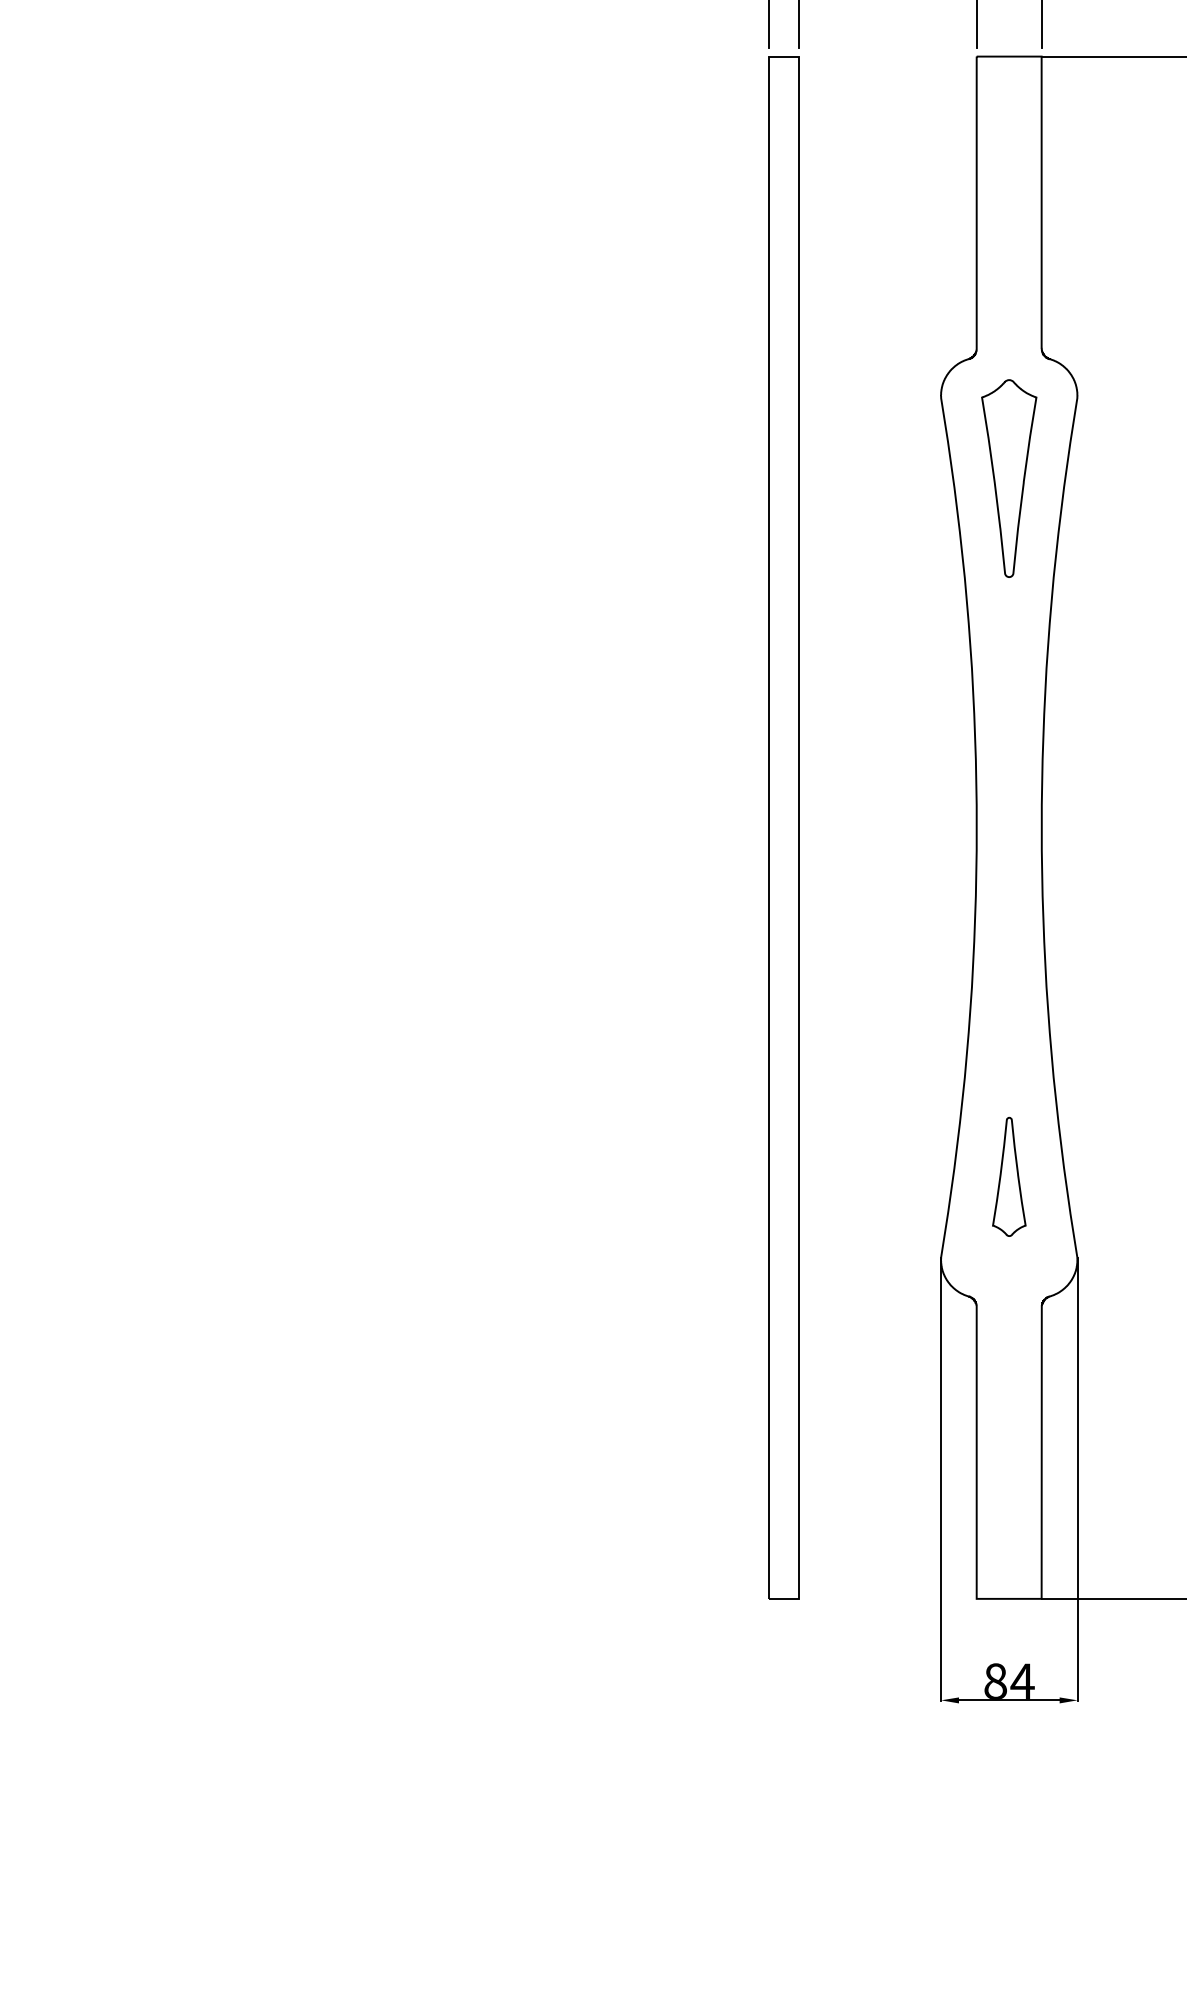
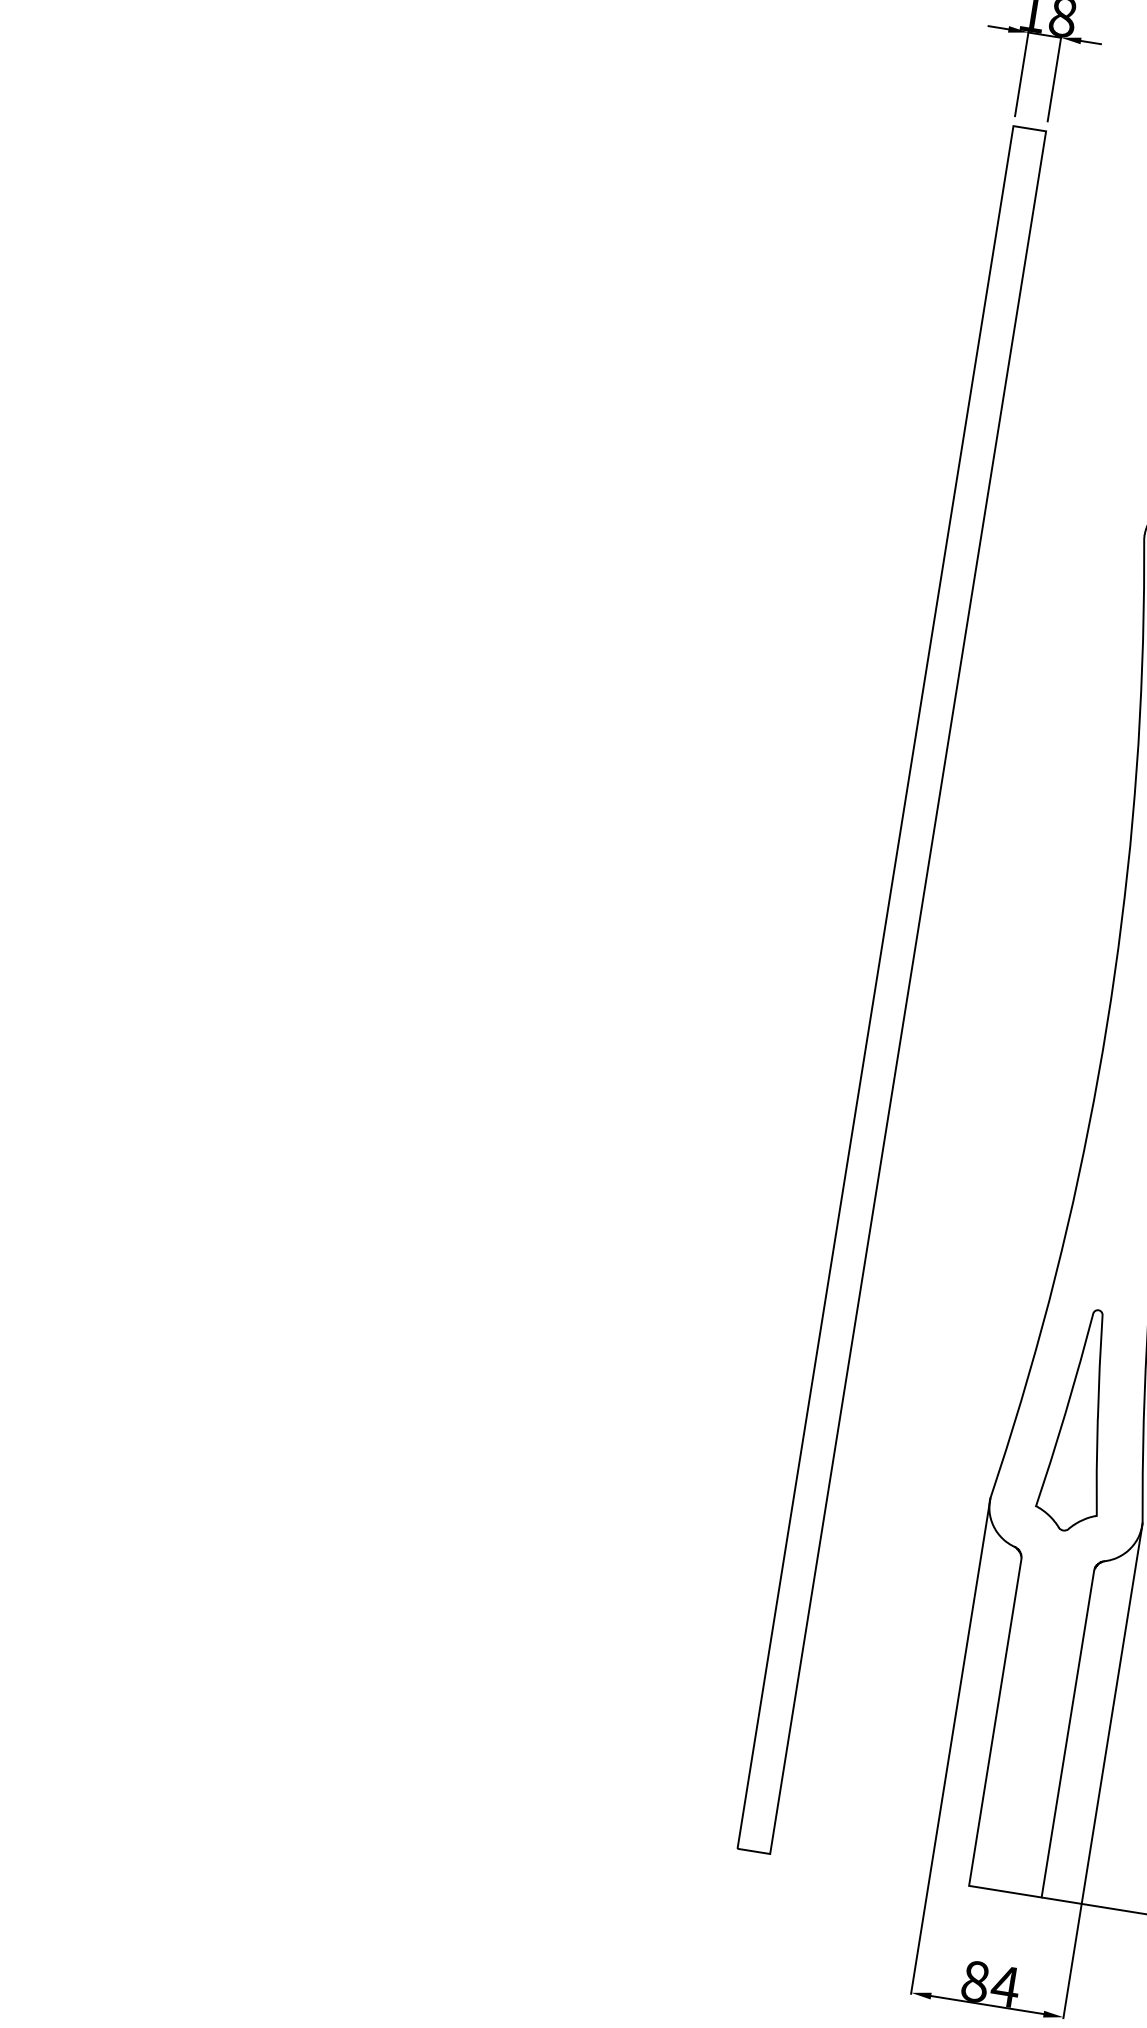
part: (1009, 1176) -> (1081, 1419), size x1.67

